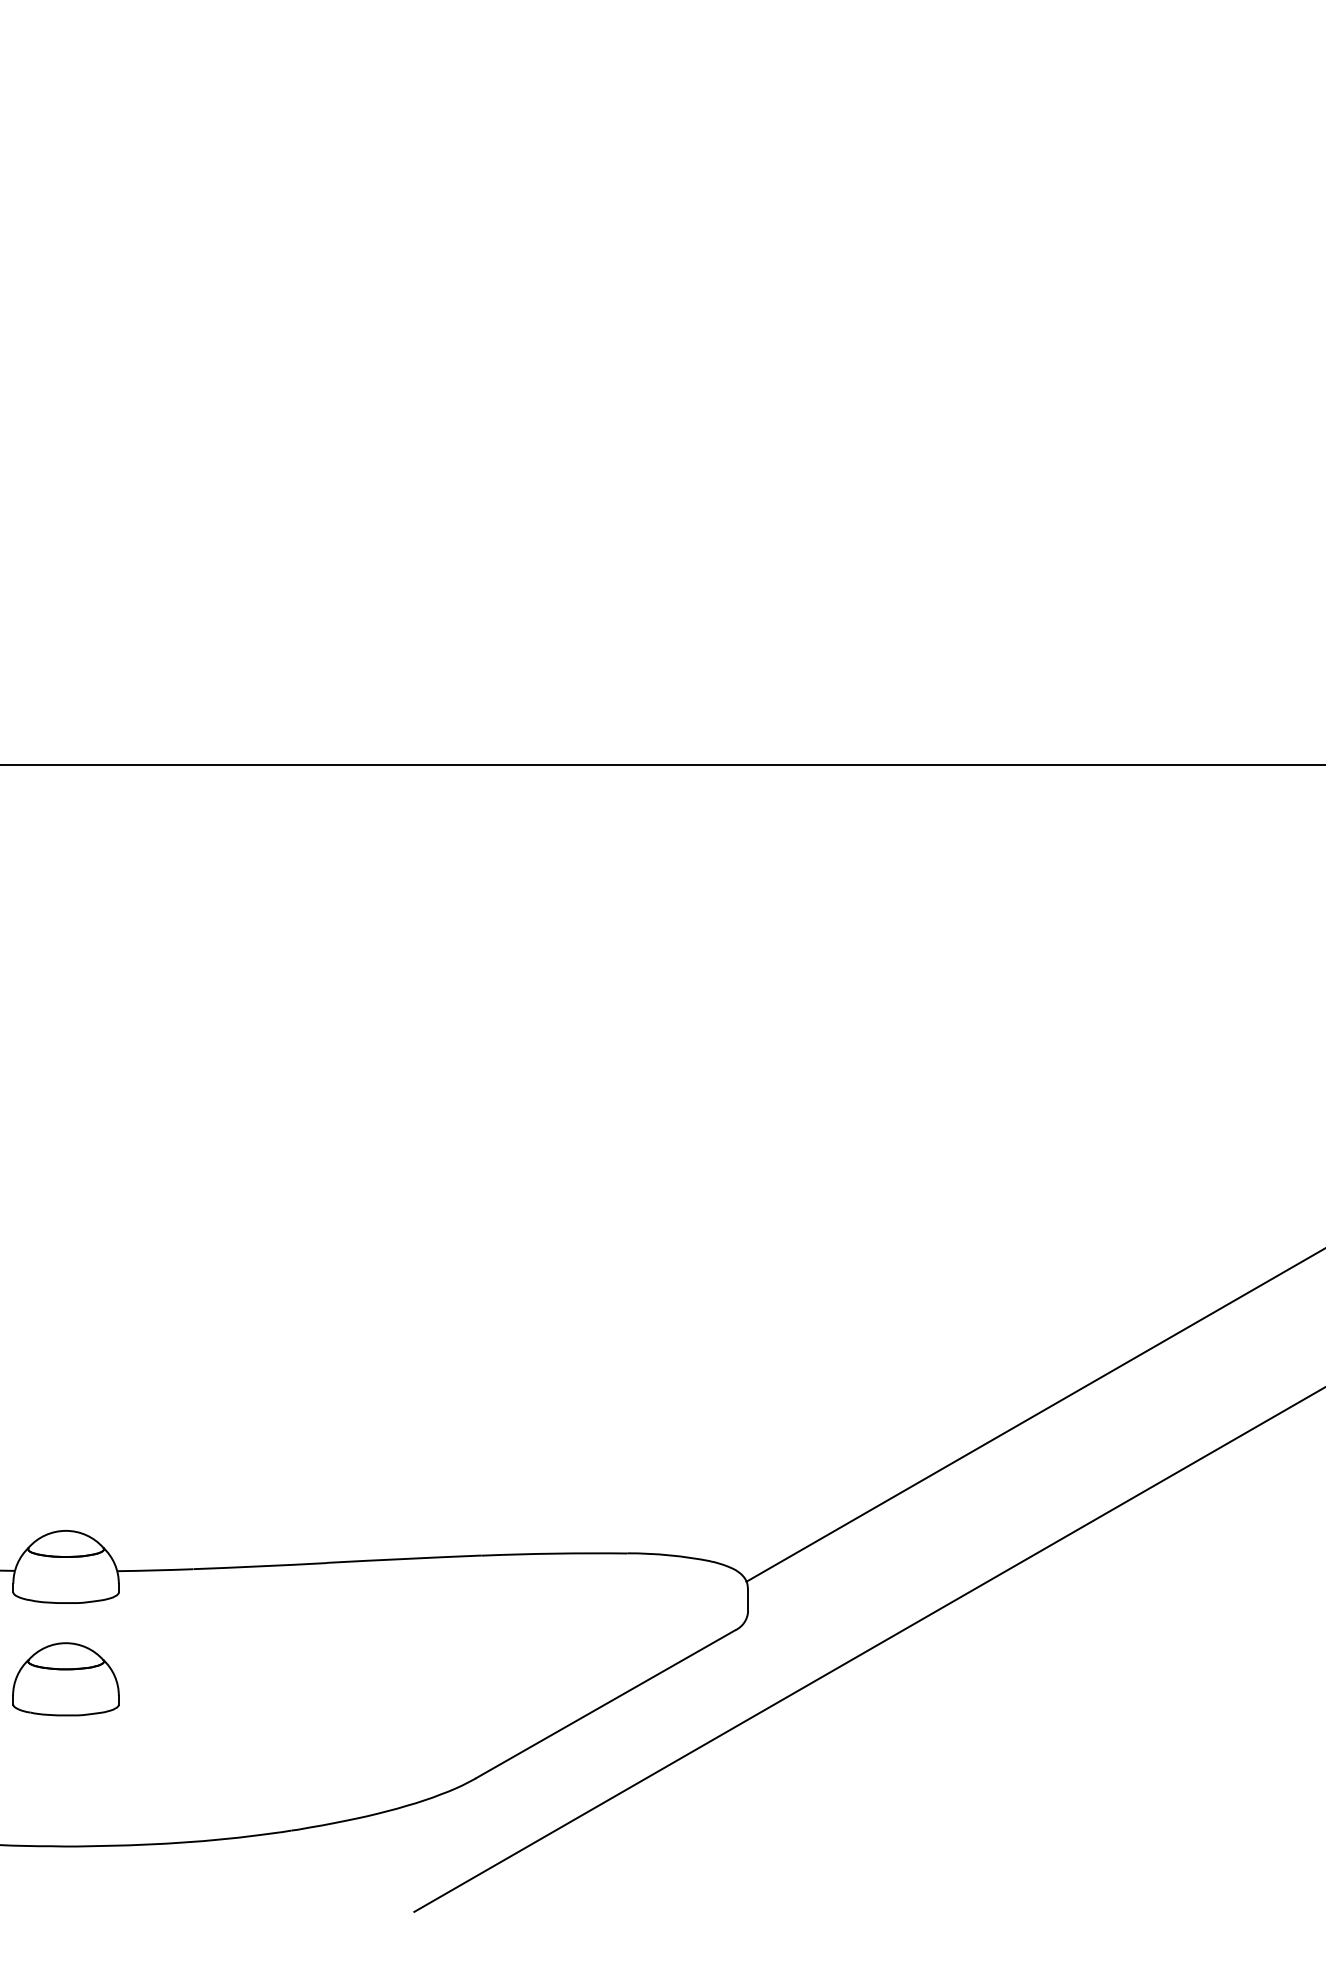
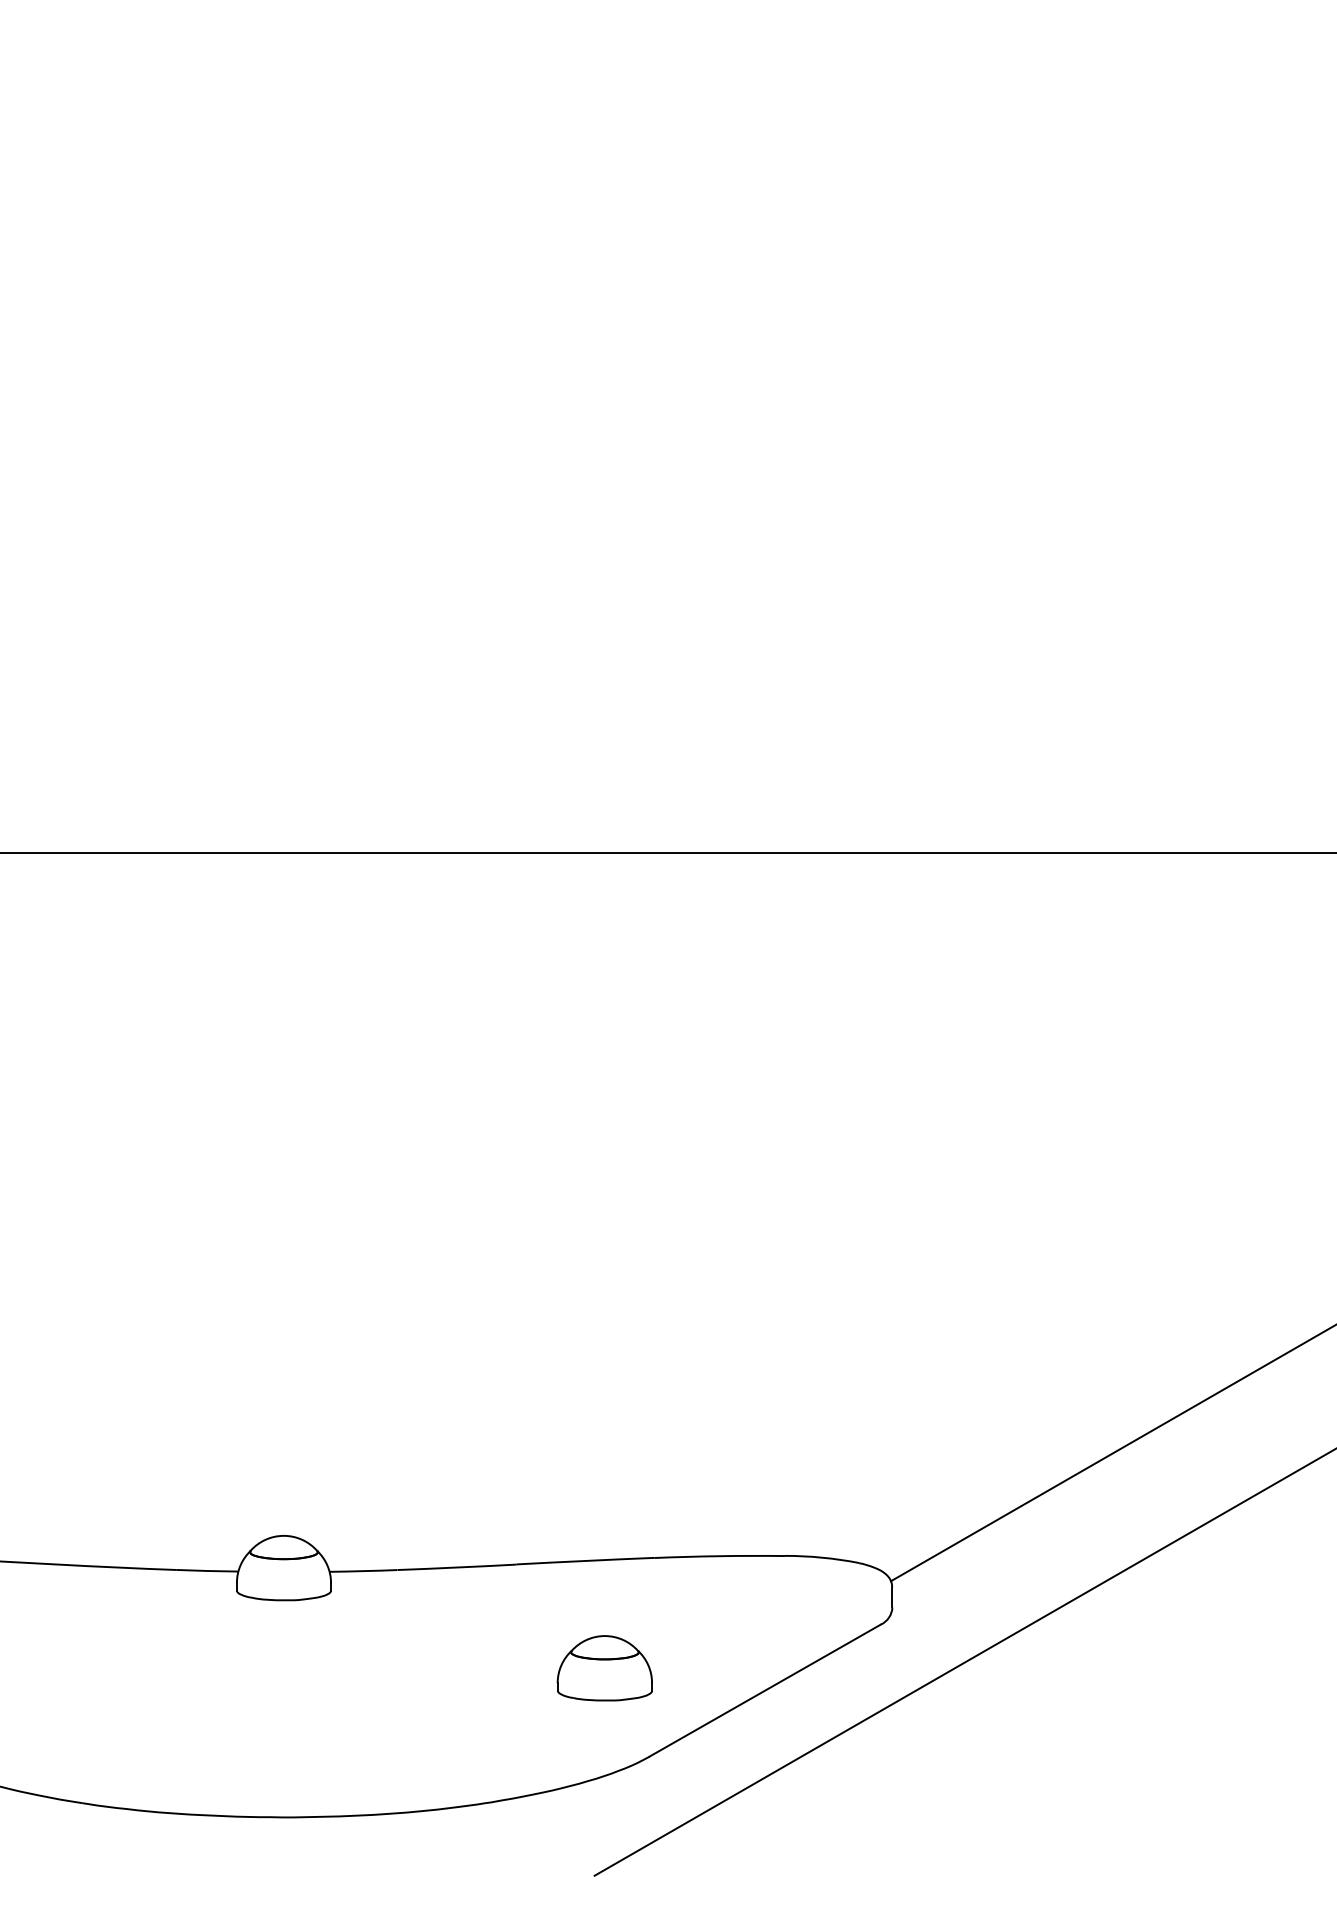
part: (65, 1679) -> (604, 1668), moved

